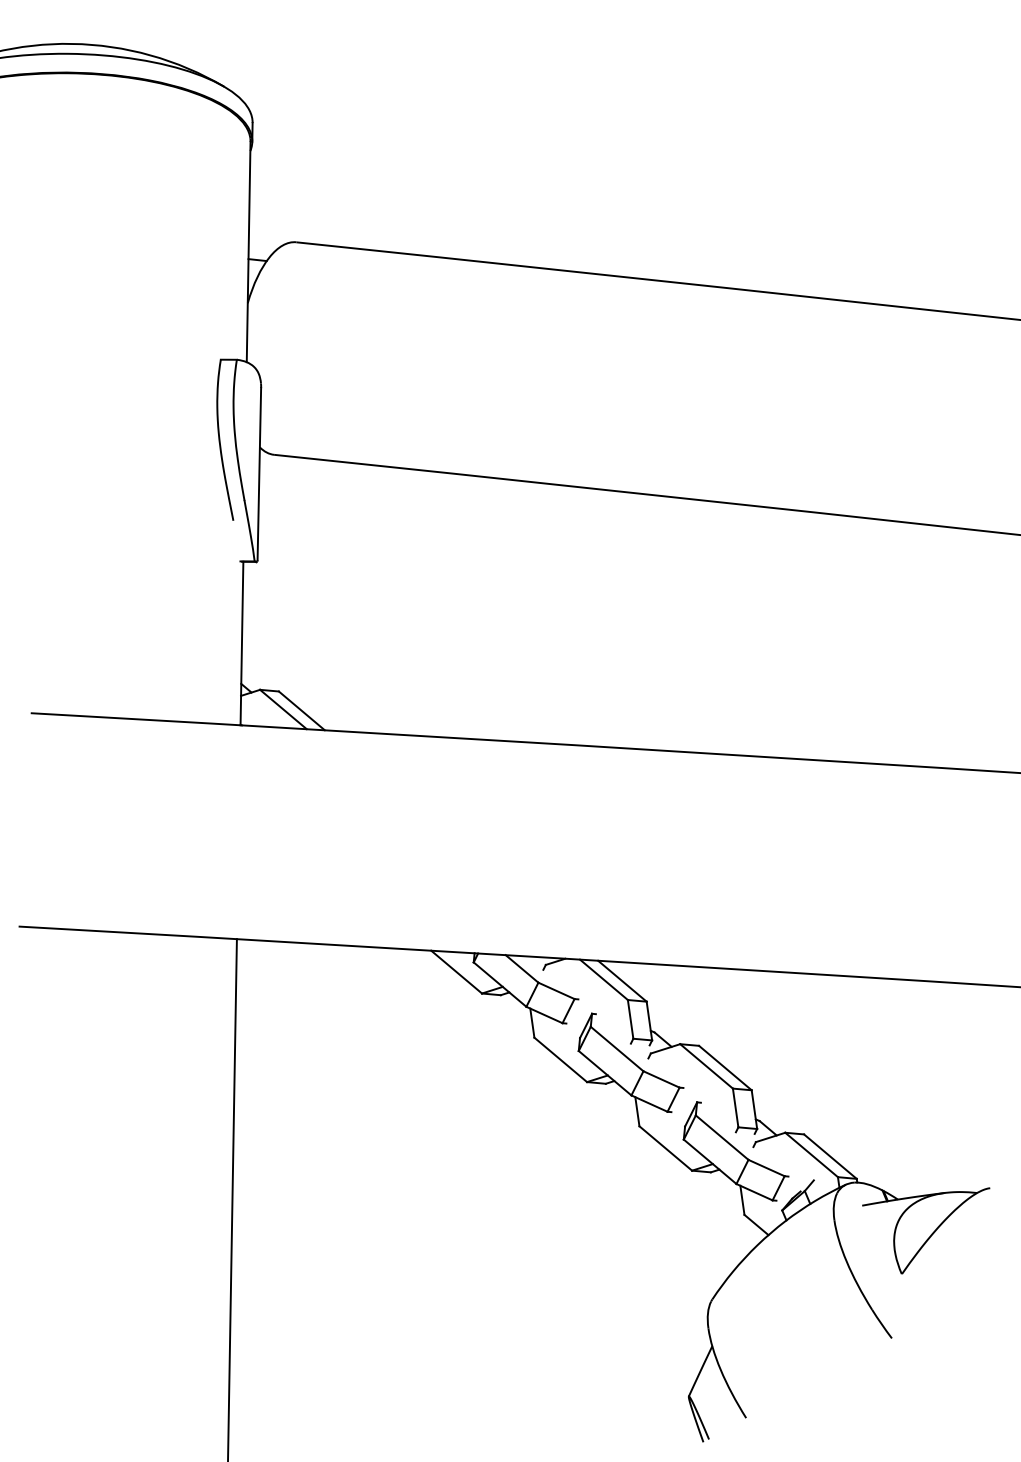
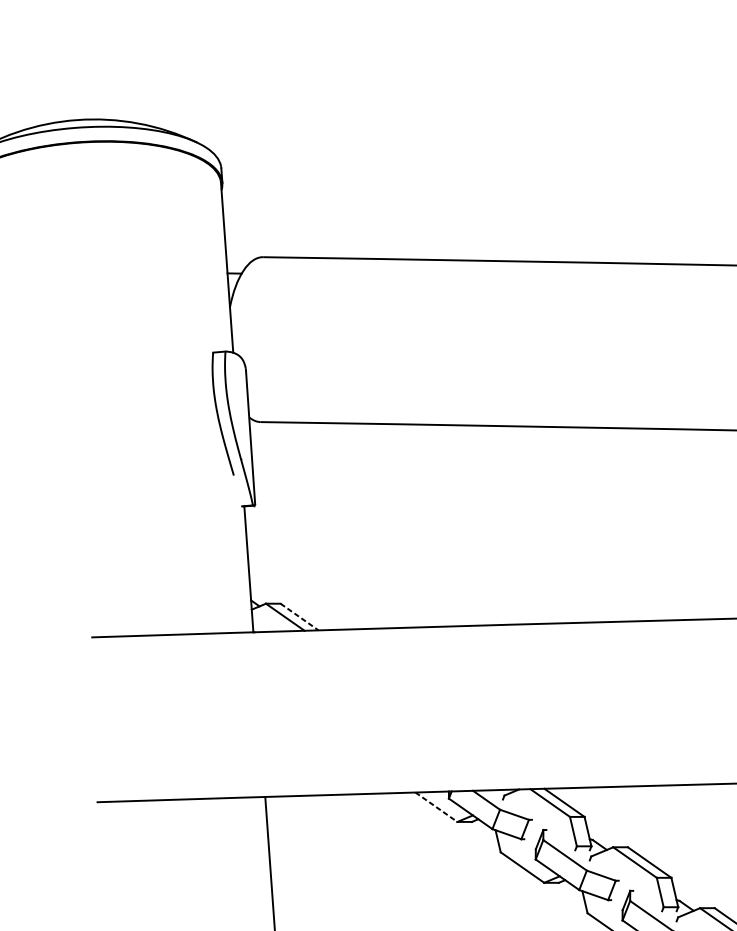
line: (302, 711) -> (300, 617), solid -> dashed
line: (456, 972) -> (436, 807), solid -> dashed

